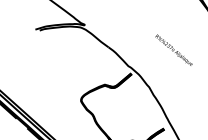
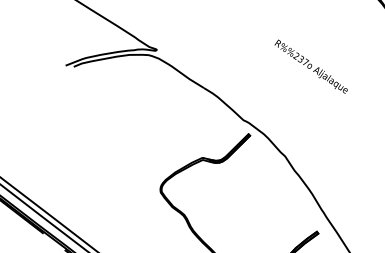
text: (173, 49) -> (310, 65), moved

